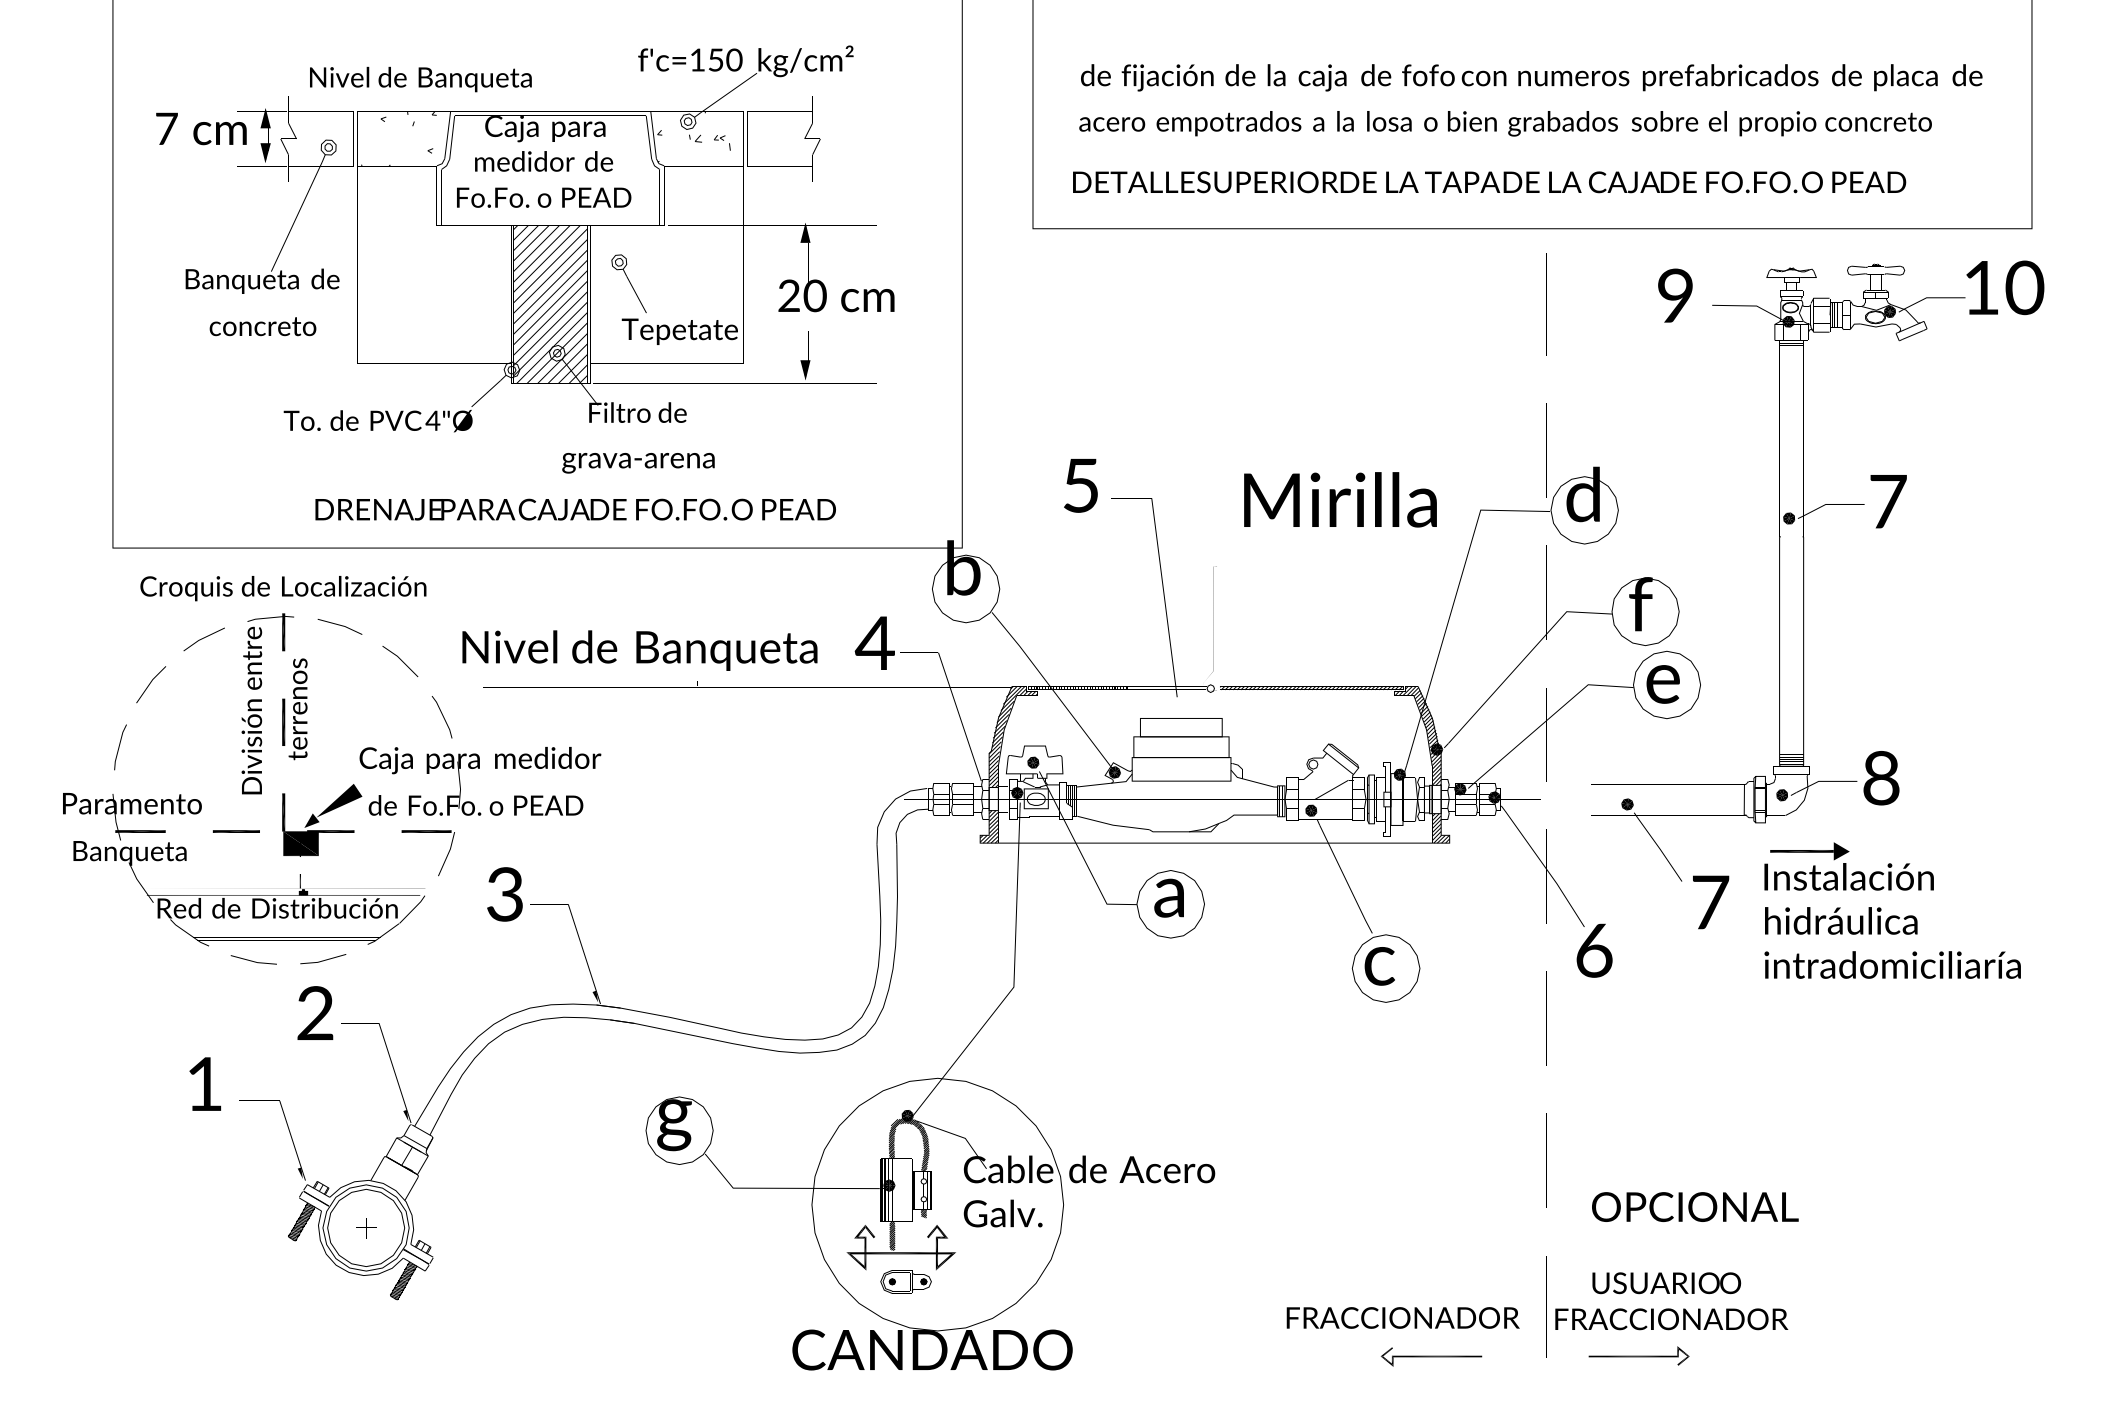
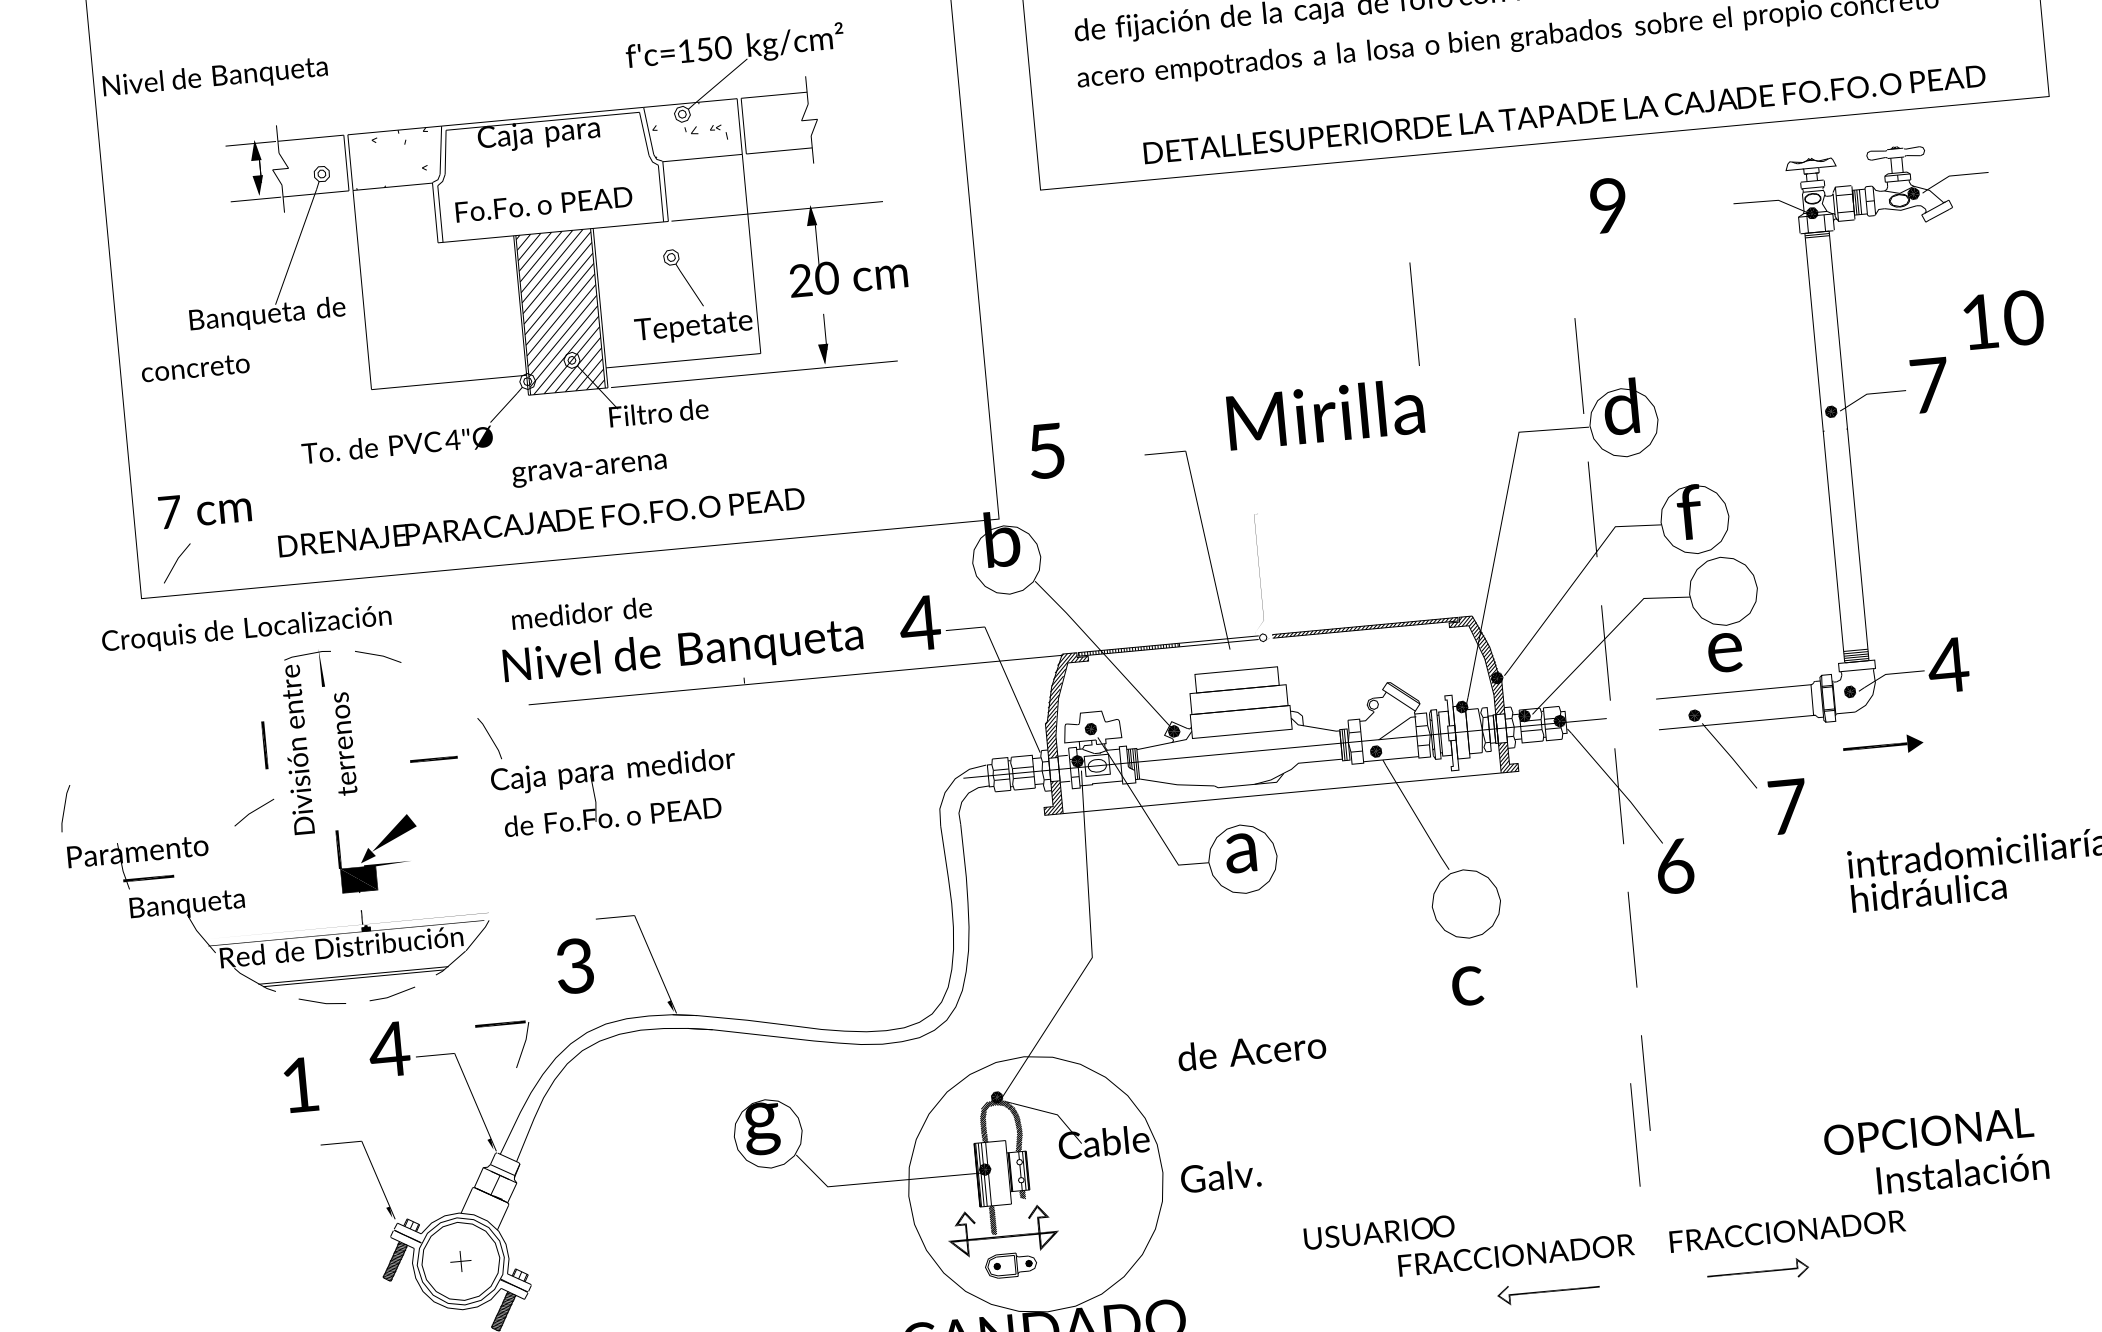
text: (420, 79) -> (214, 78), moved
text: (201, 128) -> (205, 508), moved
text: (544, 161) -> (582, 613), moved
text: (1489, 182) -> (1564, 114), moved
part: (628, 283) -> (682, 278), moved
text: (2005, 287) -> (2004, 319), moved
text: (1675, 295) -> (1608, 205), moved
line: (1546, 304) -> (1415, 313), moved
text: (262, 326) -> (195, 368), moved
text: (638, 463) -> (589, 470), moved
text: (1080, 485) -> (1045, 451), moved
text: (1340, 499) -> (1325, 413), moved
text: (575, 509) -> (541, 522), moved
text: (283, 588) -> (246, 630), moved
fill: (283, 632) -> (321, 667), removed
line: (203, 638) -> (253, 811), moved
line: (400, 660) -> (442, 685), removed
line: (150, 683) -> (176, 562), moved
text: (1662, 684) -> (1724, 652), moved
line: (283, 721) -> (264, 744), moved
line: (119, 747) -> (64, 808), moved
text: (1880, 778) -> (1947, 665), 8 -> 4
text: (480, 781) -> (615, 792), moved
text: (132, 816) -> (139, 864), moved
line: (235, 831) -> (432, 759), moved
fill: (330, 831) -> (387, 864), removed
part: (444, 860) -> (521, 1051), moved
text: (1848, 876) -> (1962, 1172), moved
text: (504, 894) -> (574, 966), moved
text: (1841, 920) -> (1928, 891), moved
text: (1379, 966) -> (1467, 986), moved
text: (315, 1012) -> (389, 1048), 2 -> 4
text: (204, 1083) -> (300, 1084), moved
text: (1142, 1169) -> (1252, 1051), moved
text: (1695, 1206) -> (1928, 1130), moved
text: (1002, 1213) -> (1220, 1176), moved
text: (1666, 1283) -> (1379, 1232), moved
line: (1546, 1306) -> (1635, 1134), moved

